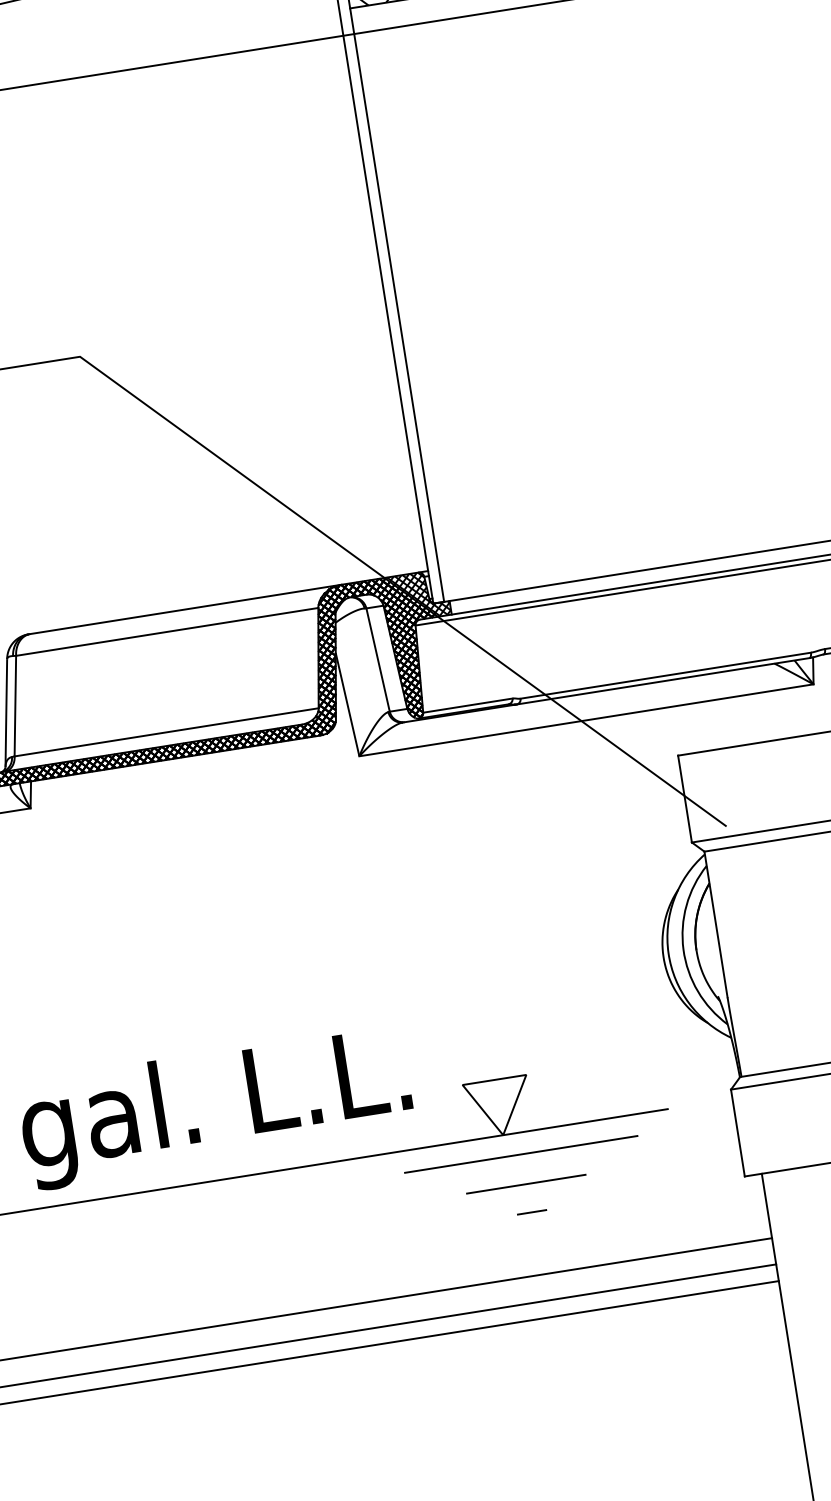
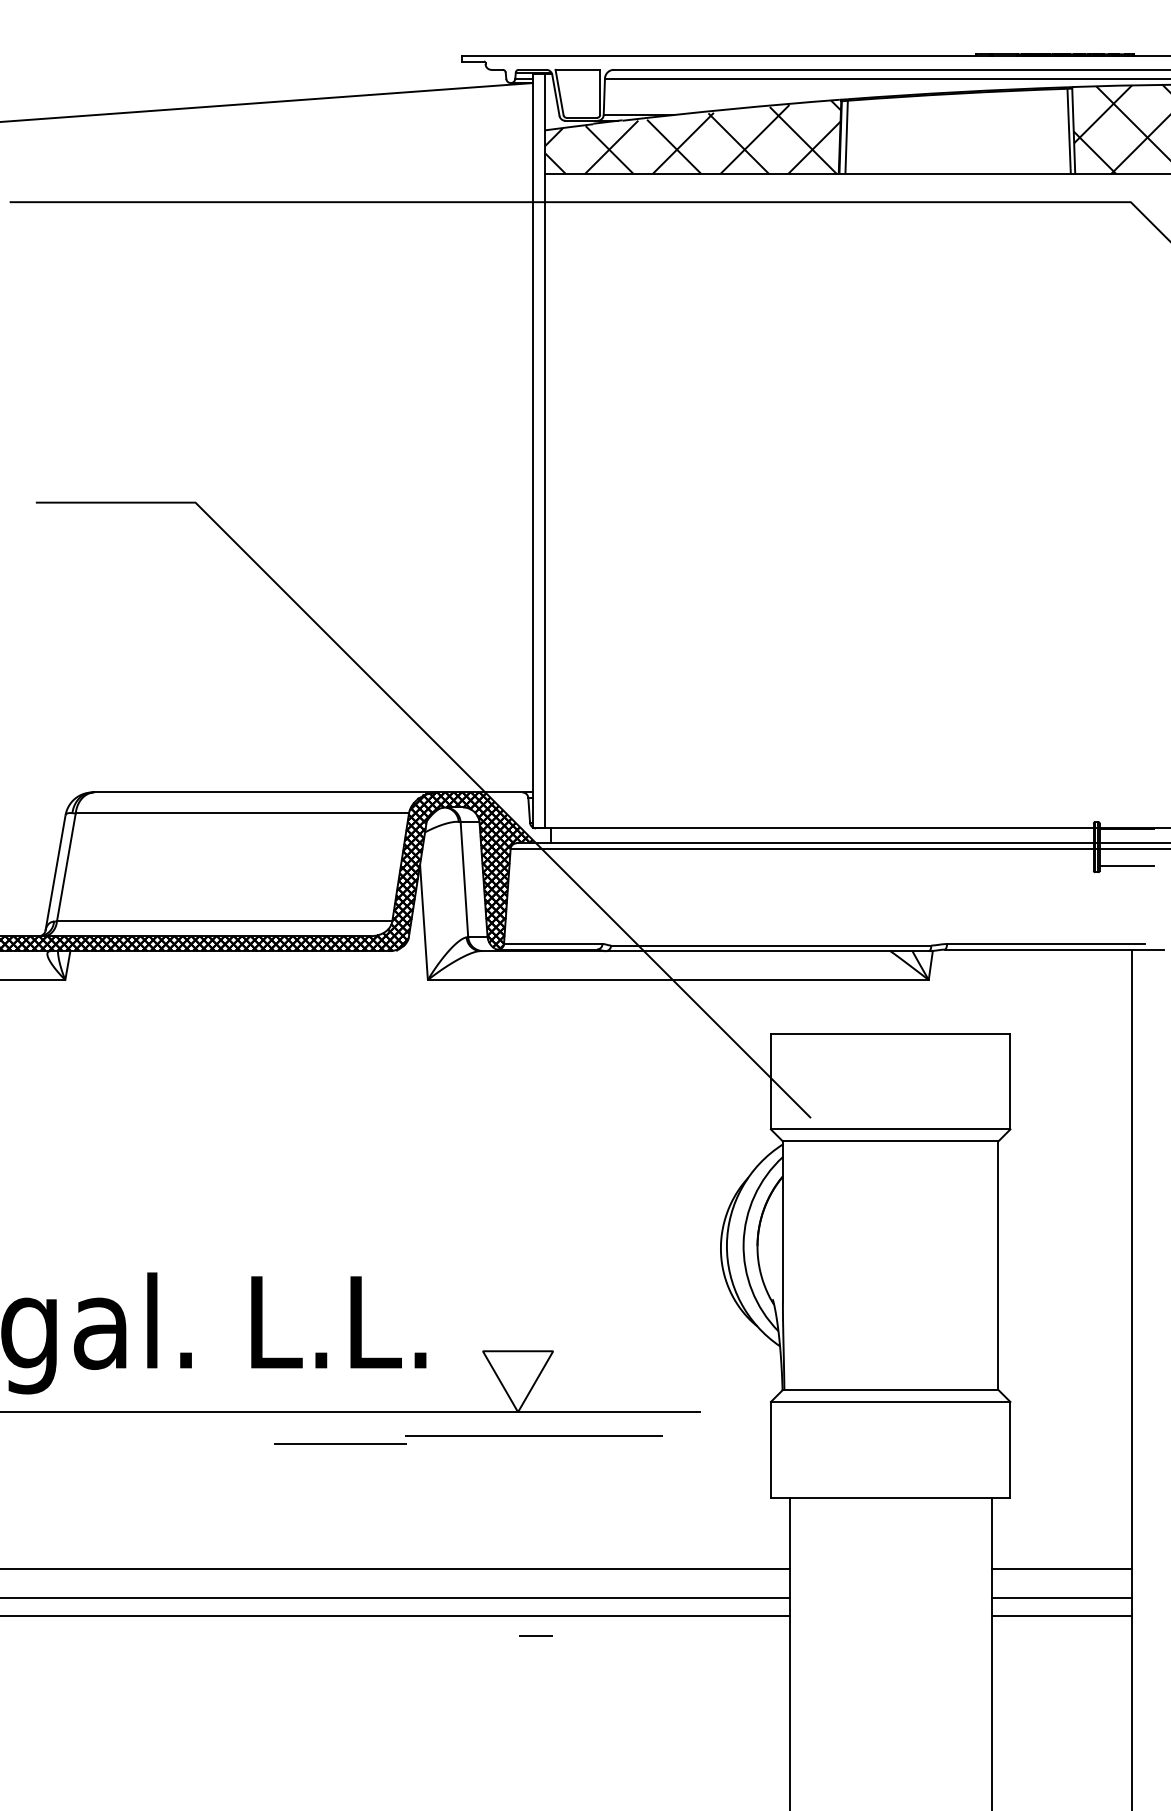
hatch: (418, 595) -> (518, 817), removed
line: (526, 1183) -> (340, 1443), moved
line: (531, 1211) -> (535, 1635), moved

